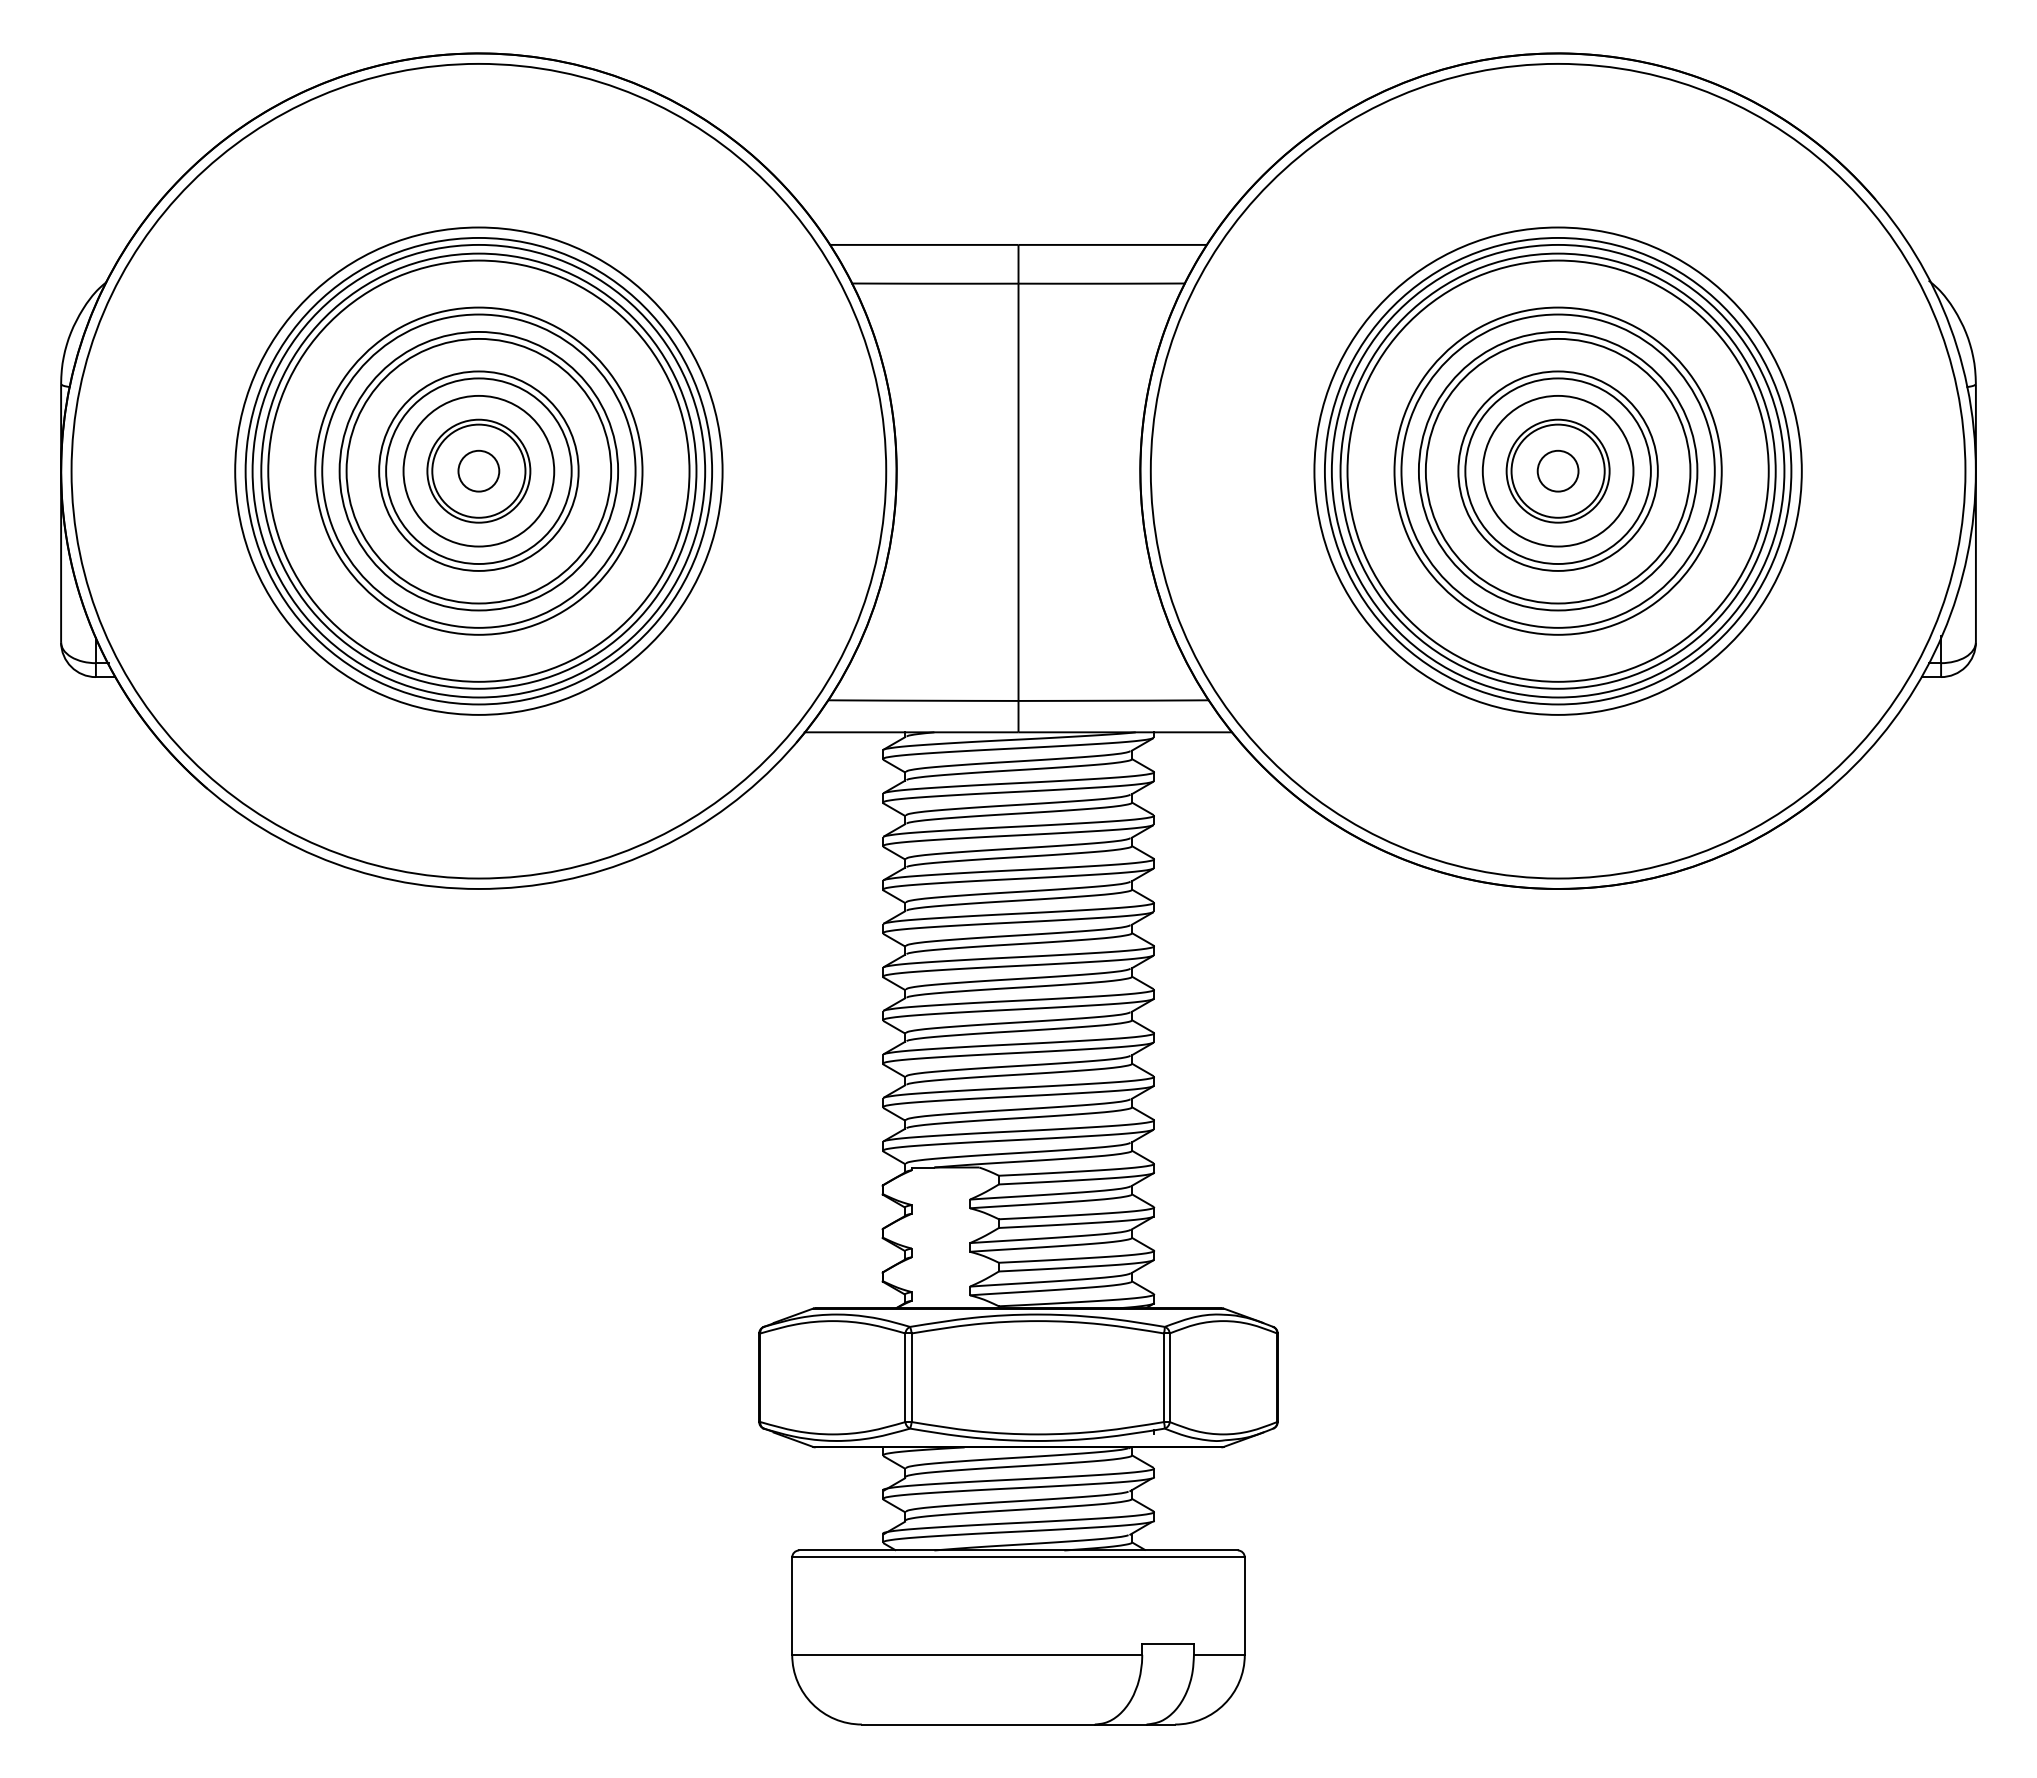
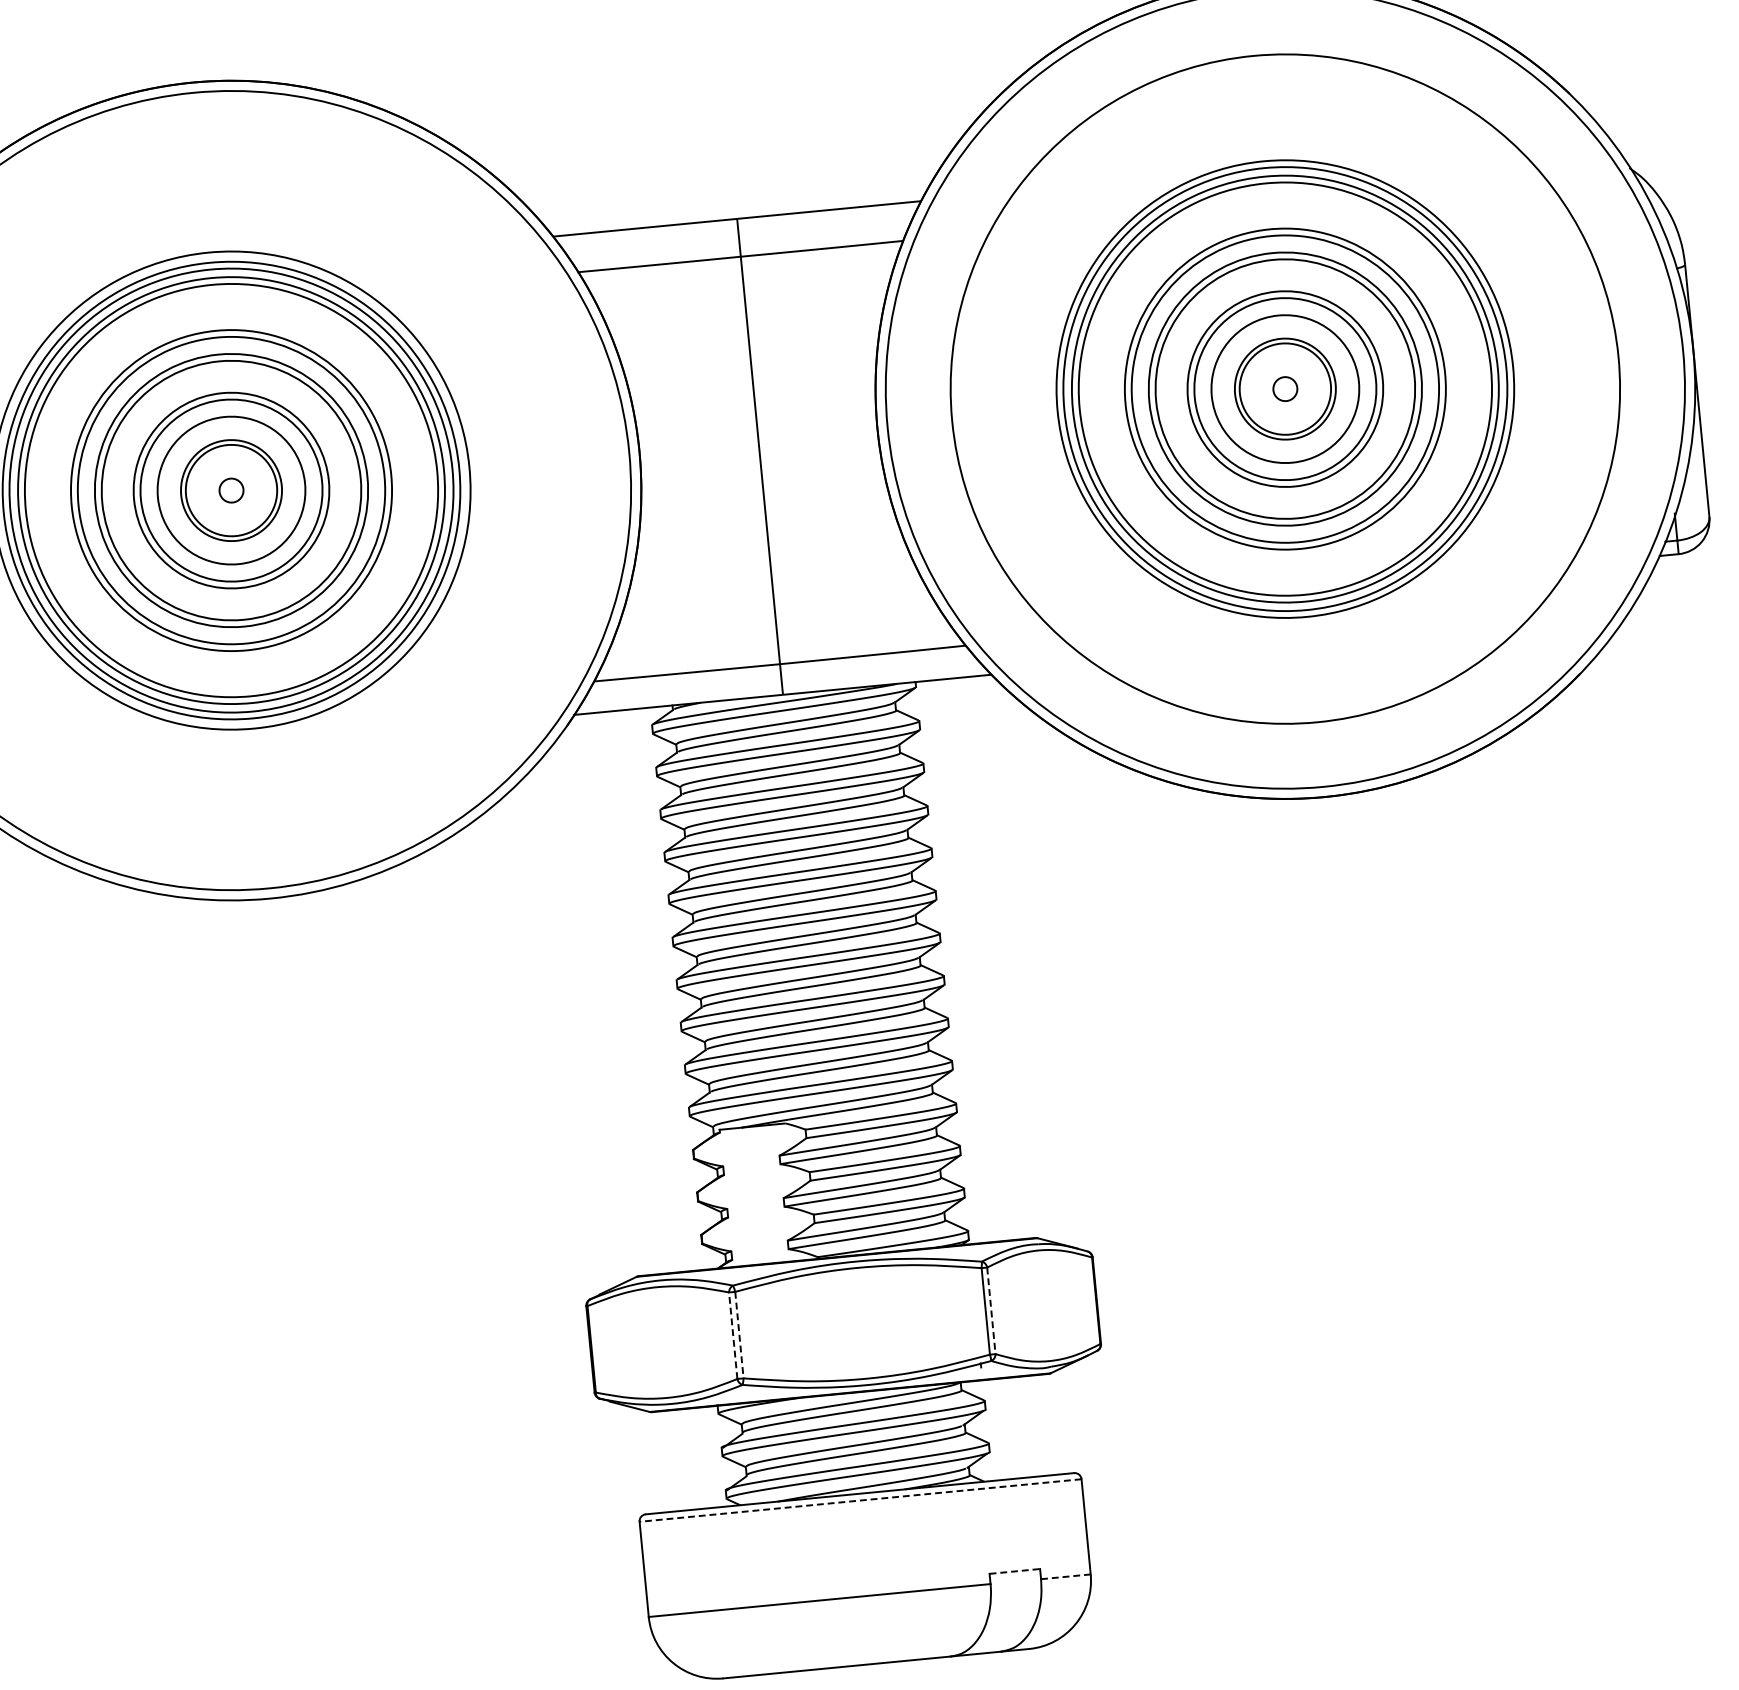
circle: (478, 470) -> (231, 489), size x0.6
circle: (1557, 470) -> (1284, 388), size x0.6
circle: (1557, 470) -> (1284, 388), size x1.4
line: (905, 1377) -> (733, 1335), solid -> dashed
line: (911, 1378) -> (739, 1335), solid -> dashed
line: (1169, 1378) -> (991, 1311), solid -> dashed
line: (1018, 1557) -> (860, 1500), solid -> dashed
line: (1168, 1644) -> (1015, 1571), solid -> dashed
line: (1219, 1654) -> (1065, 1576), solid -> dashed

